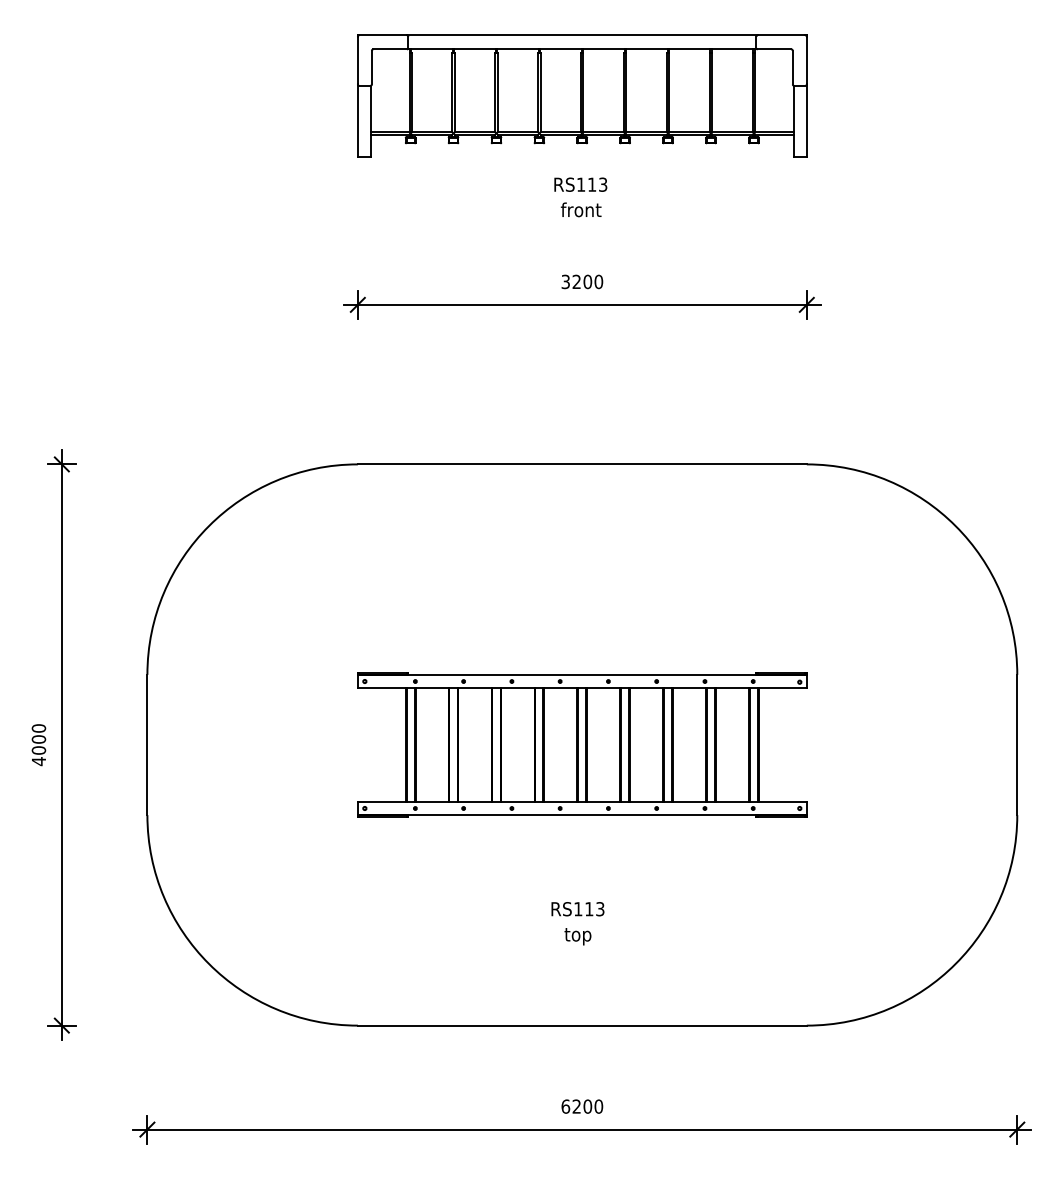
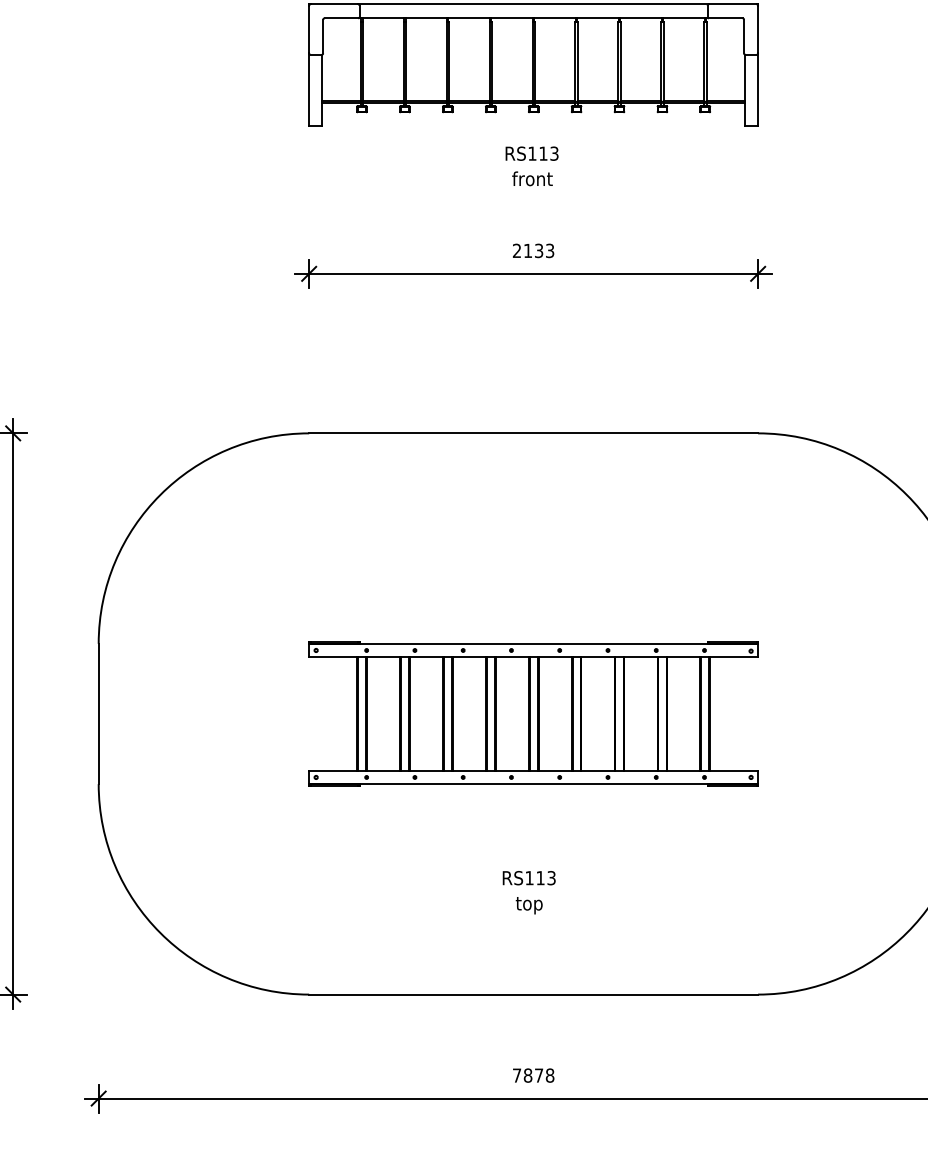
text: (582, 281) -> (533, 250), 3200 -> 2133
text: (582, 1106) -> (533, 1075), 6200 -> 7878

